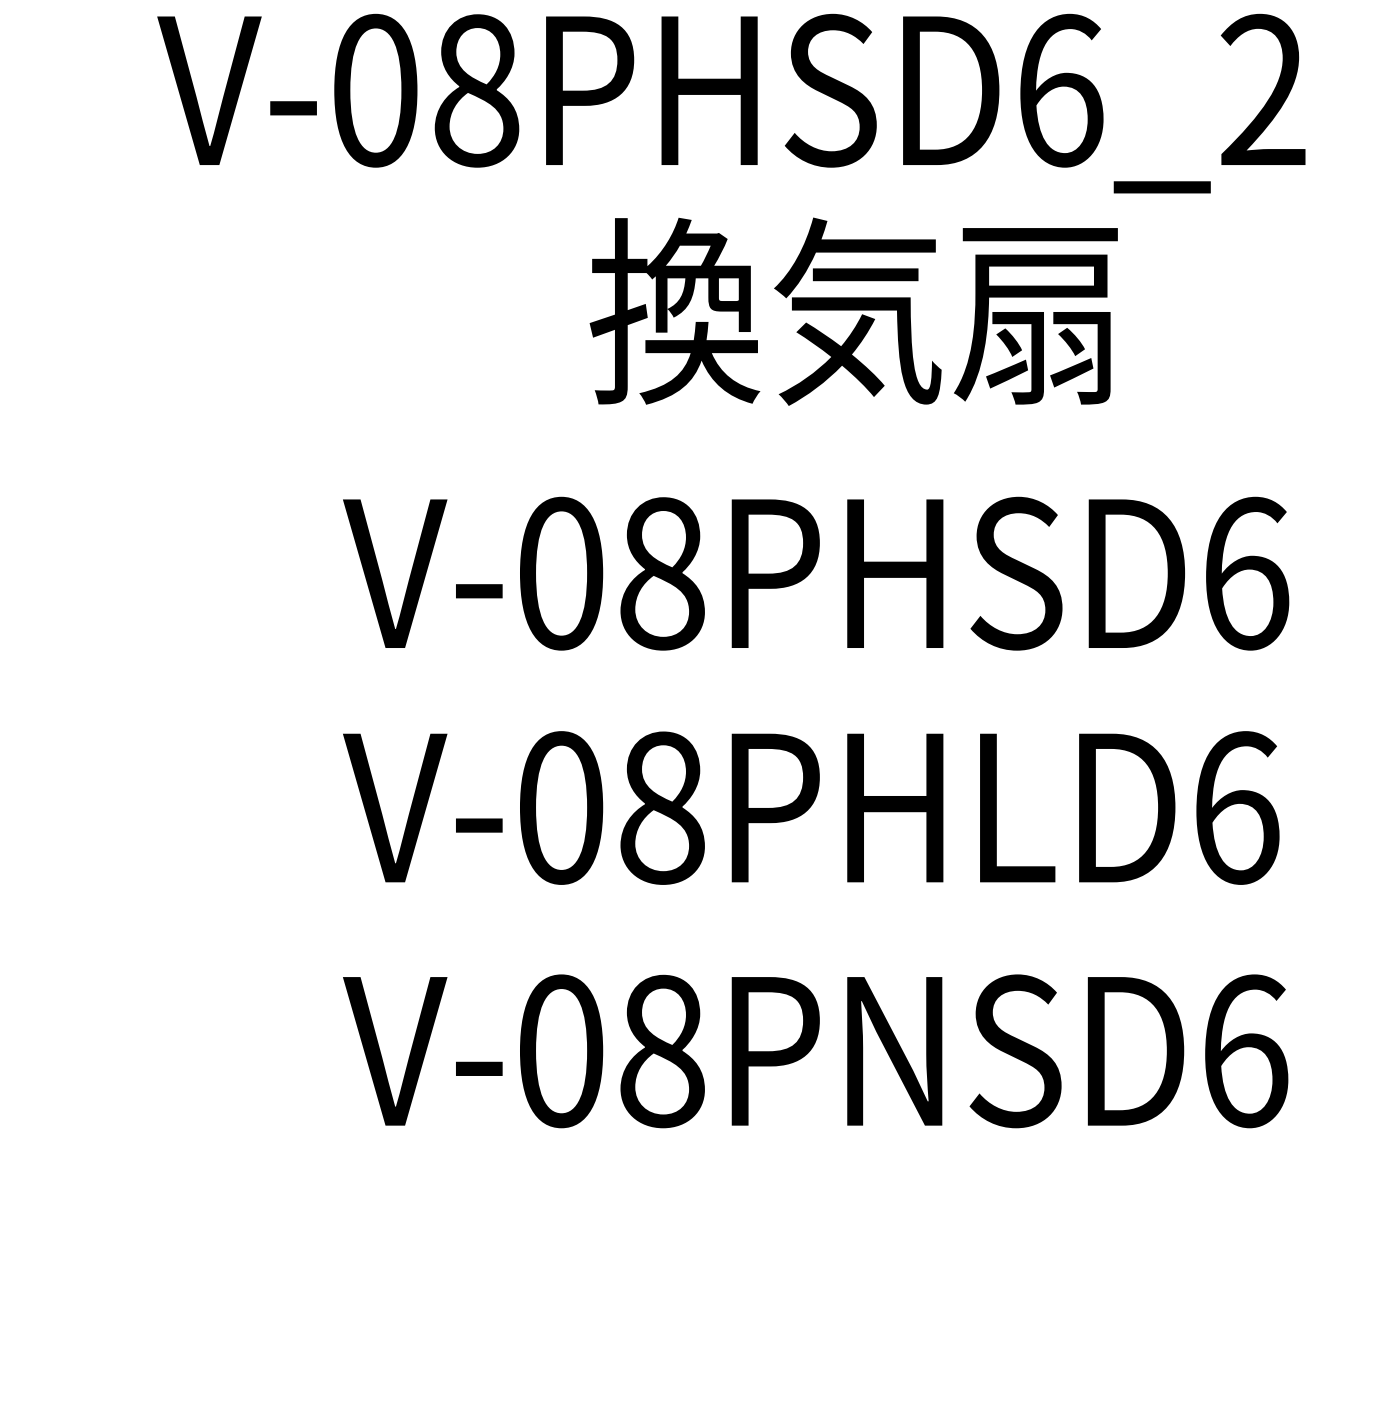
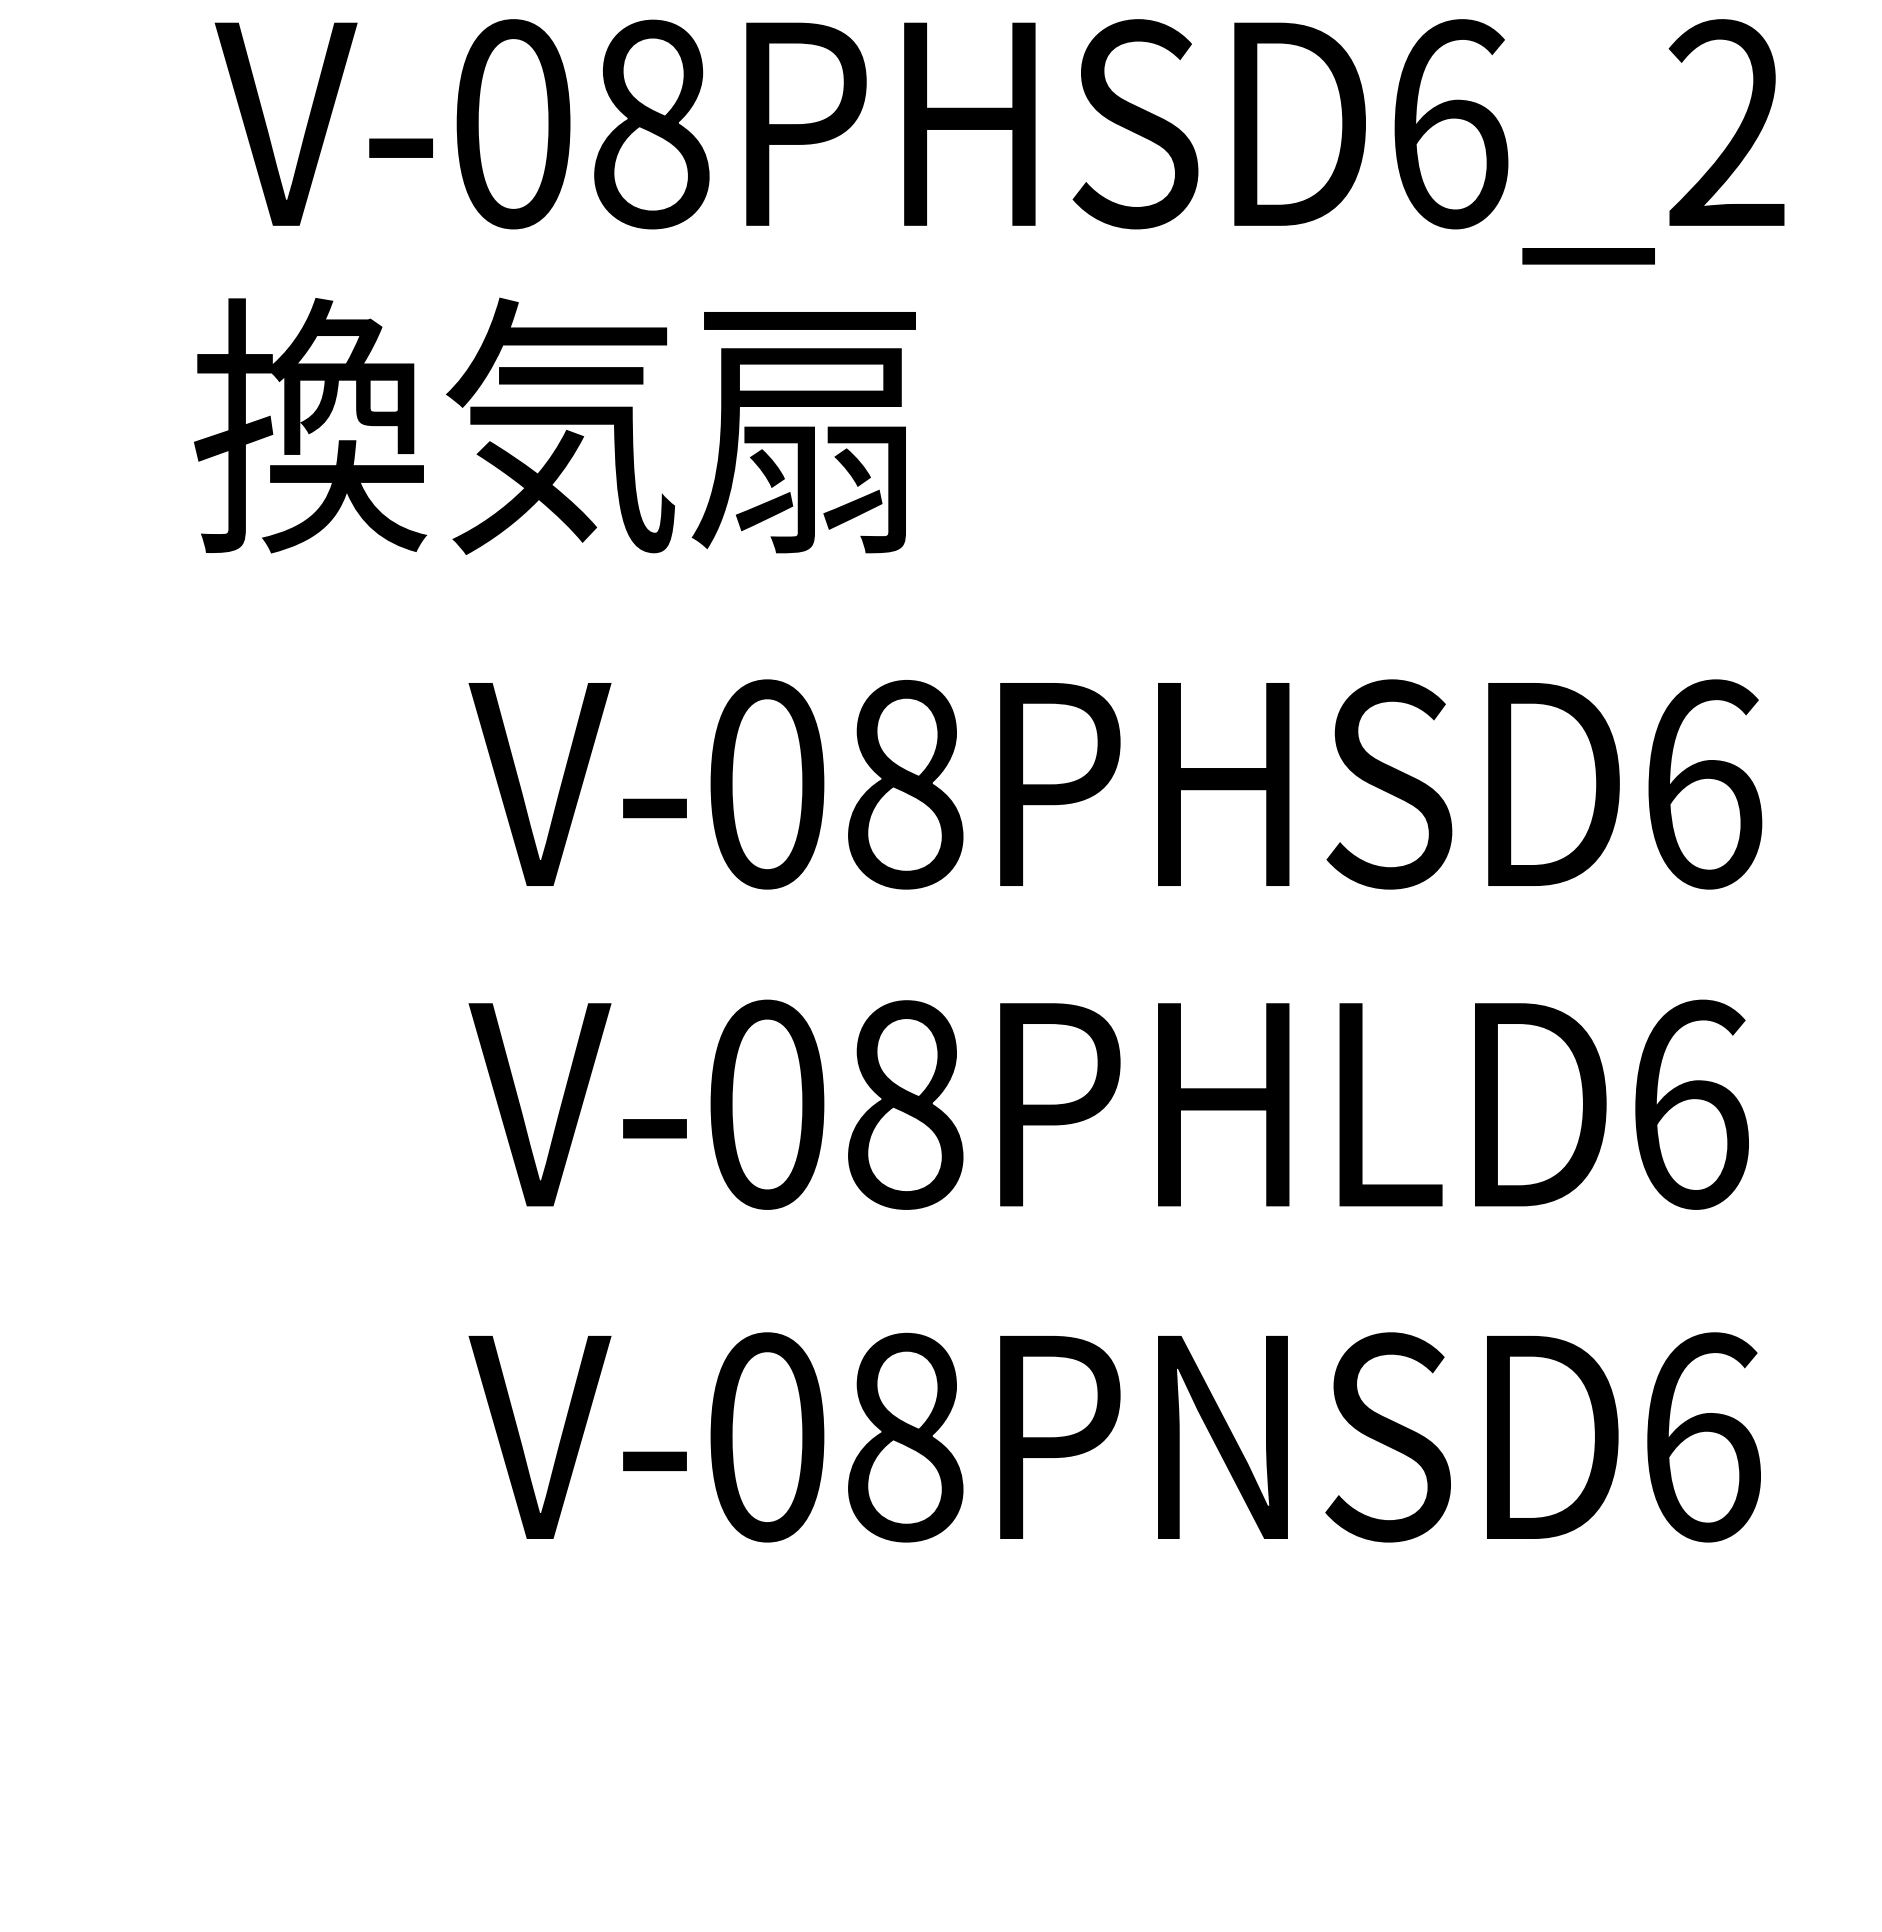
text: (853, 311) -> (554, 425), moved

